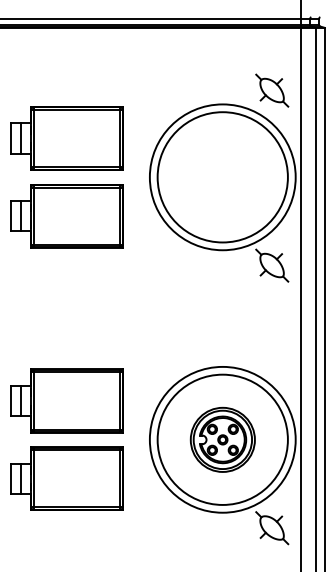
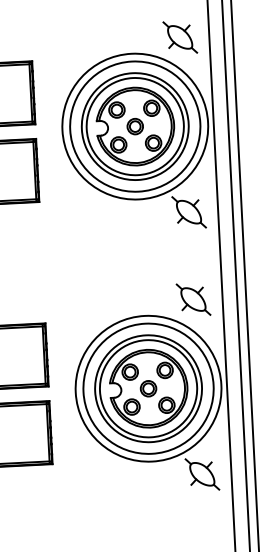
part: (222, 177) -> (135, 126), added
part: (272, 353) -> (193, 300), added
part: (222, 439) -> (148, 388), size x1.67

